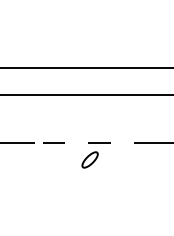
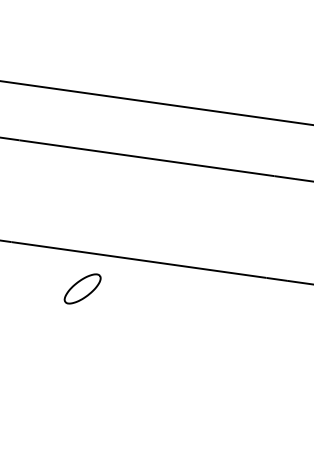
line: (95, 142) -> (138, 259), dashed -> solid
part: (89, 159) -> (81, 287), moved

